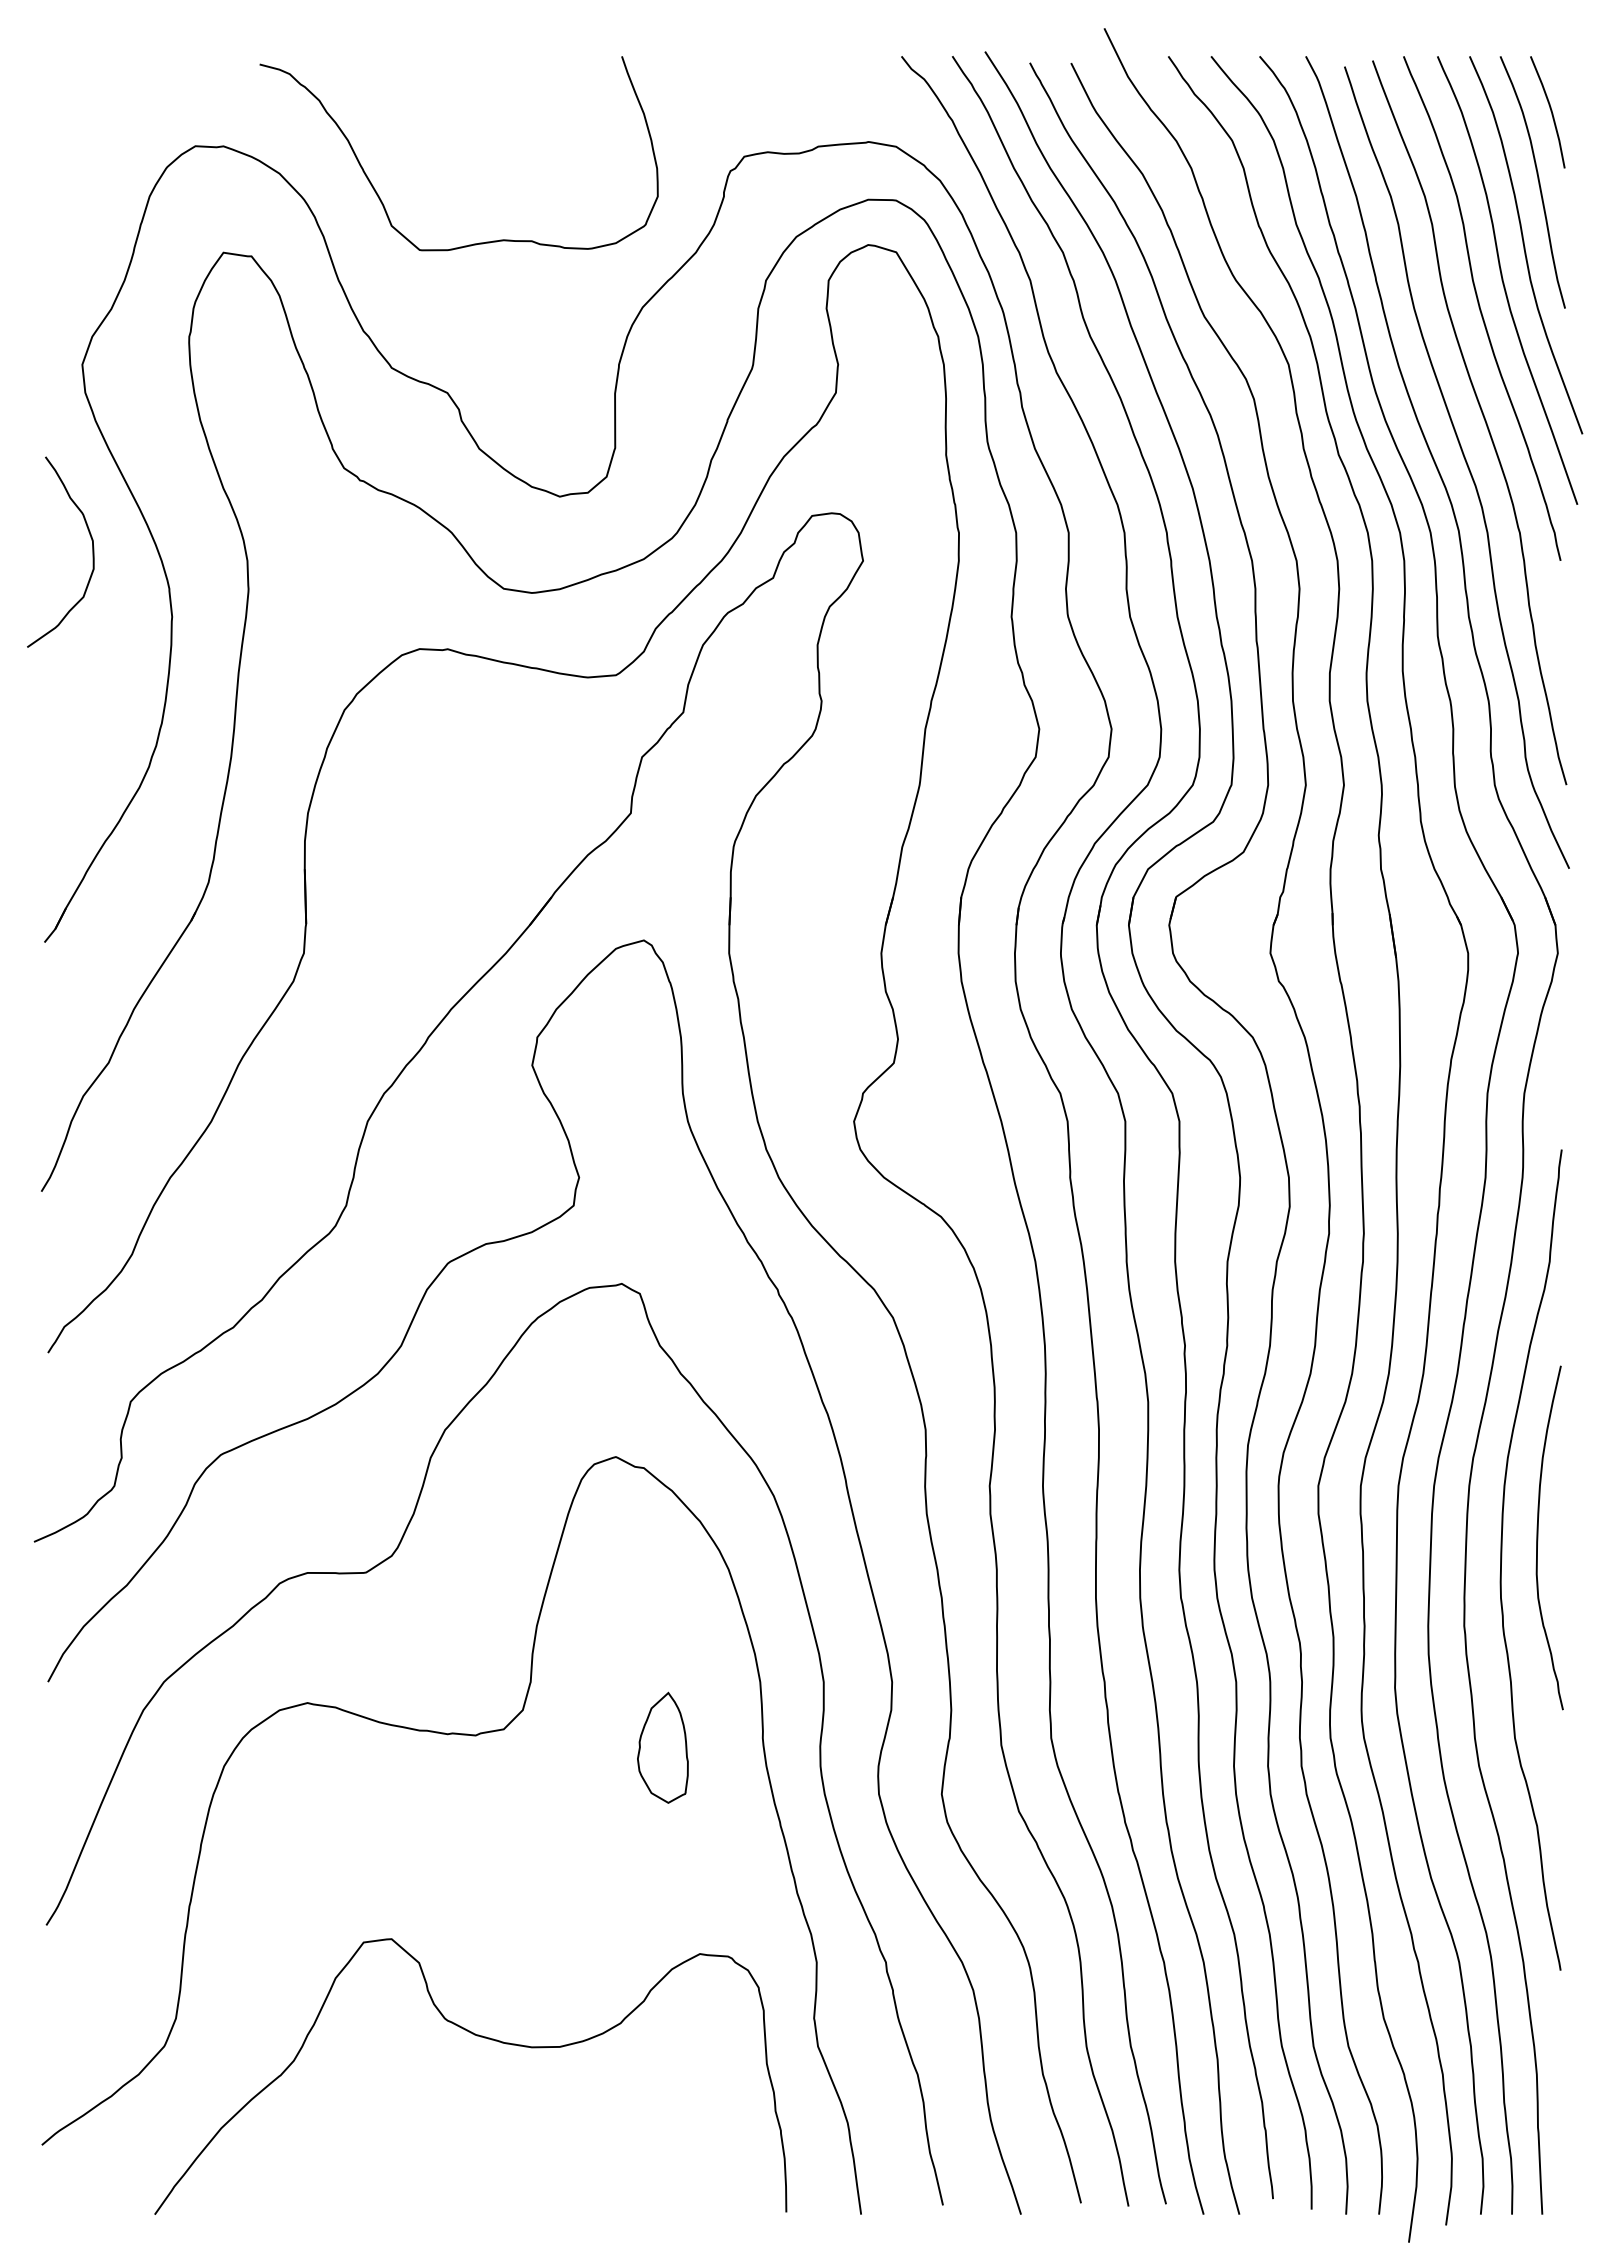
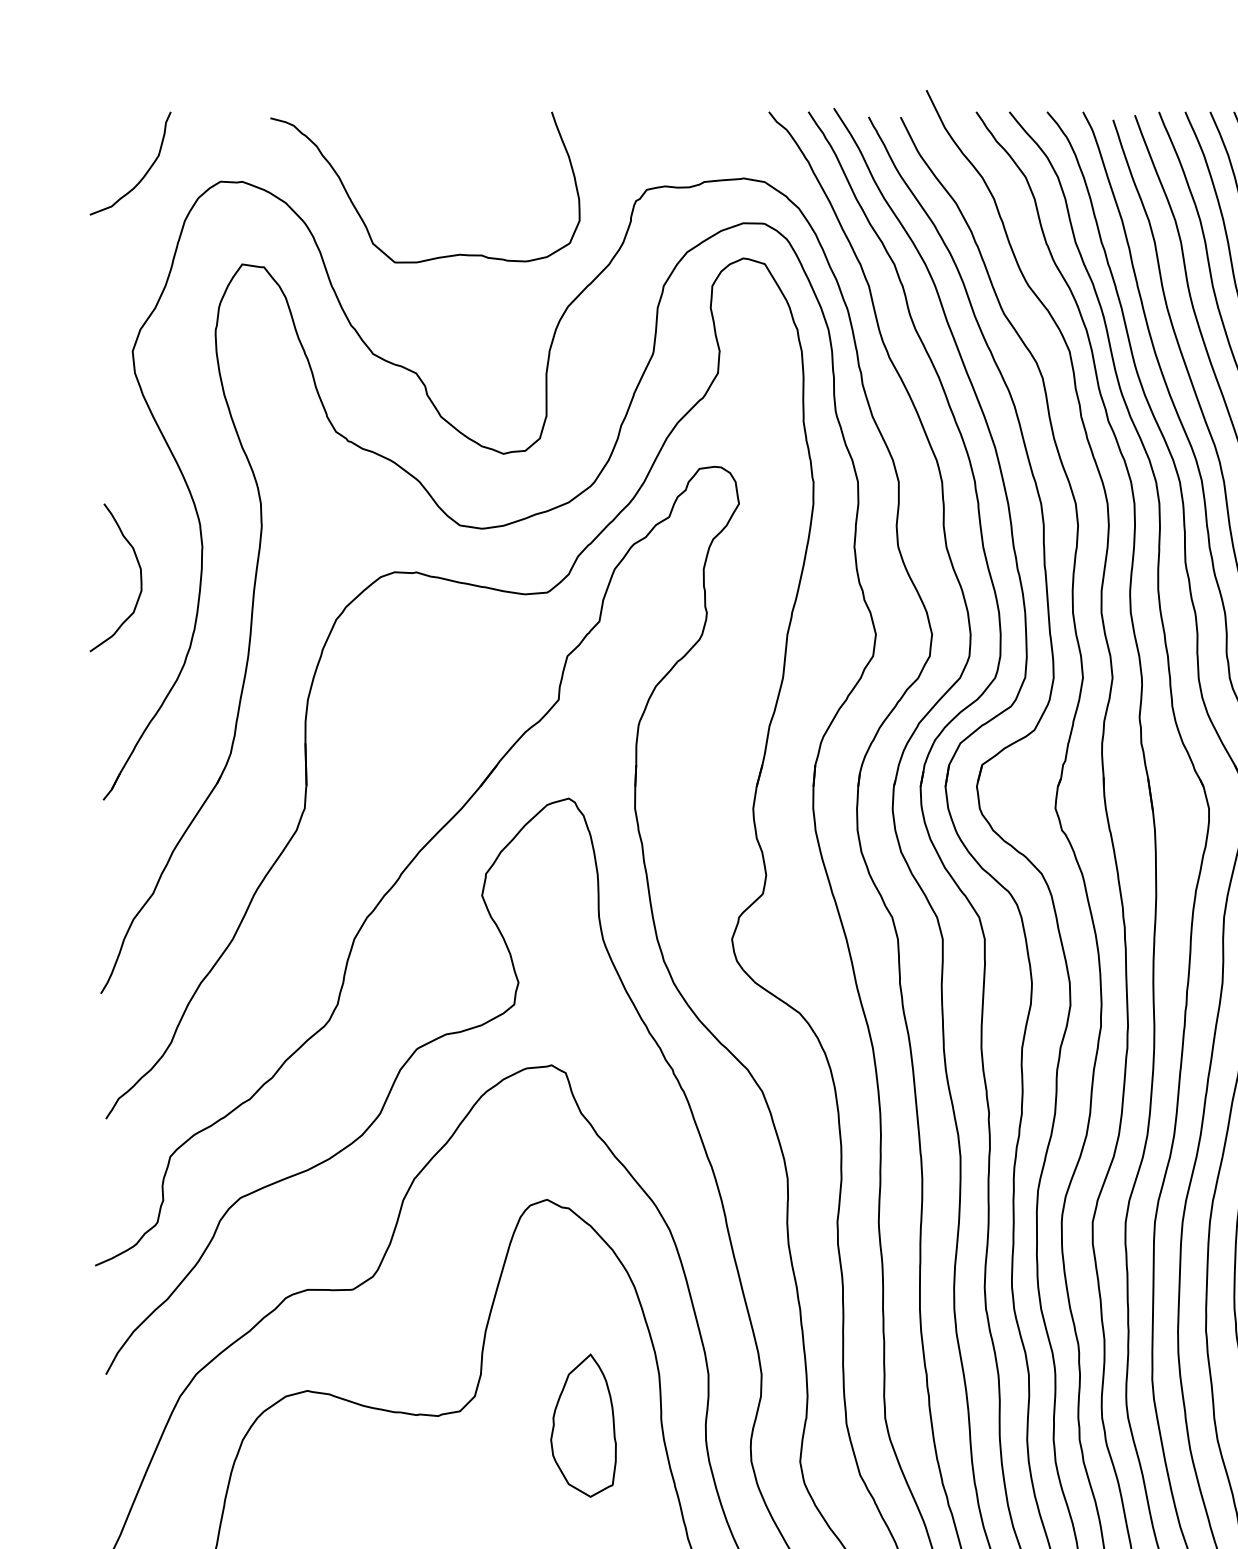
curve: (99, 134) -> (146, 172), added
curve: (92, 551) -> (140, 577), moved
part: (662, 1747) -> (583, 1425), size x1.67

